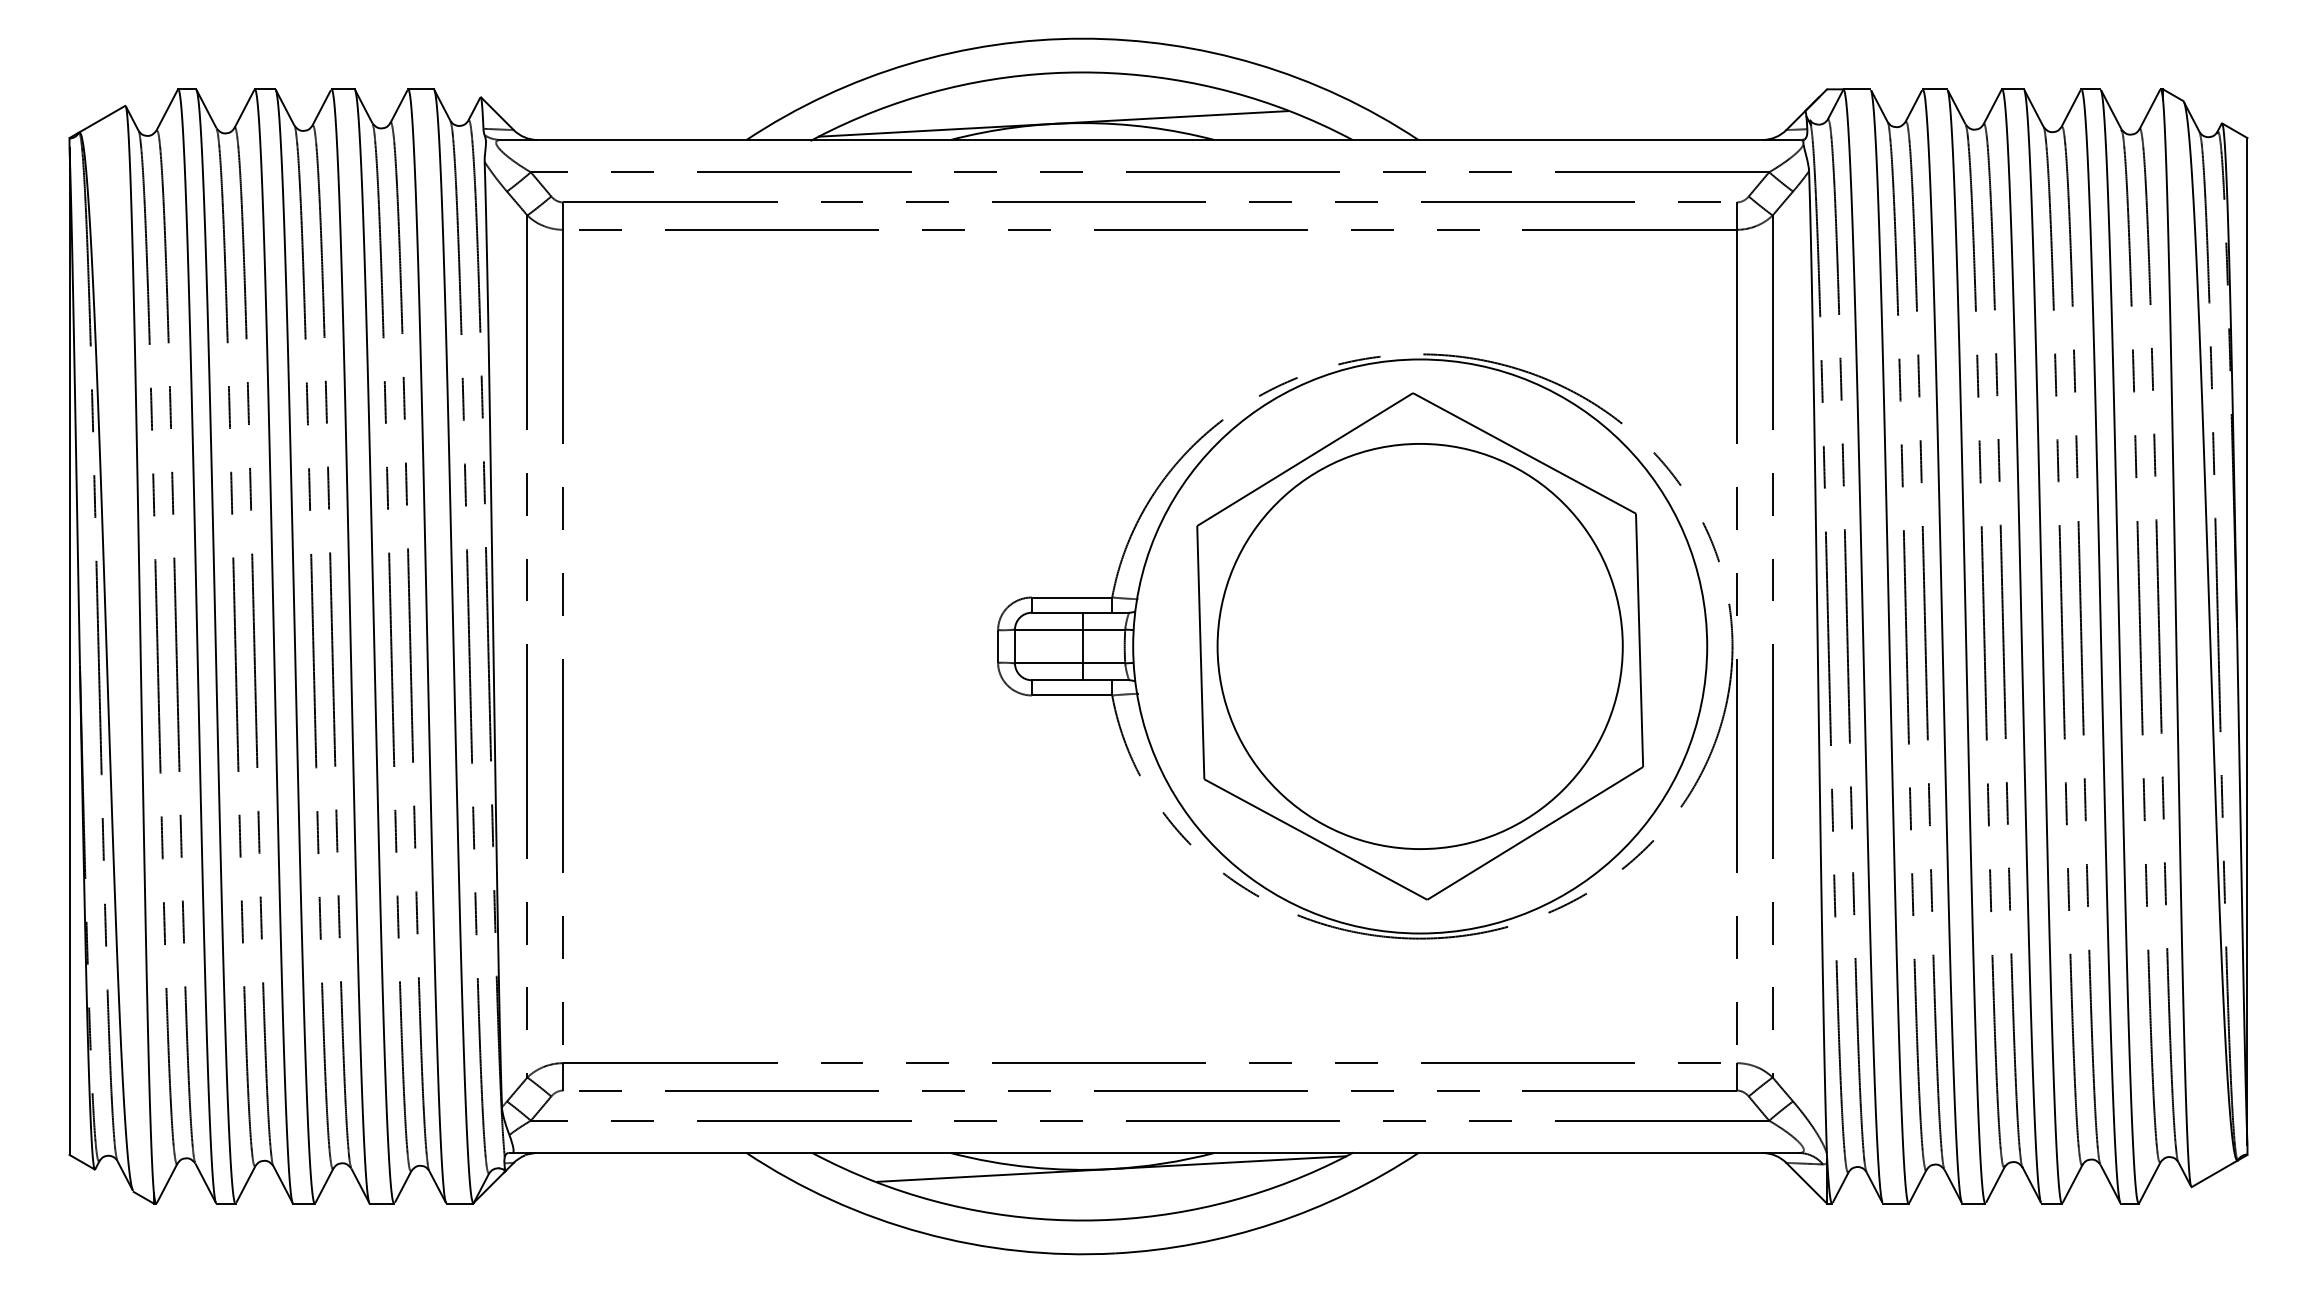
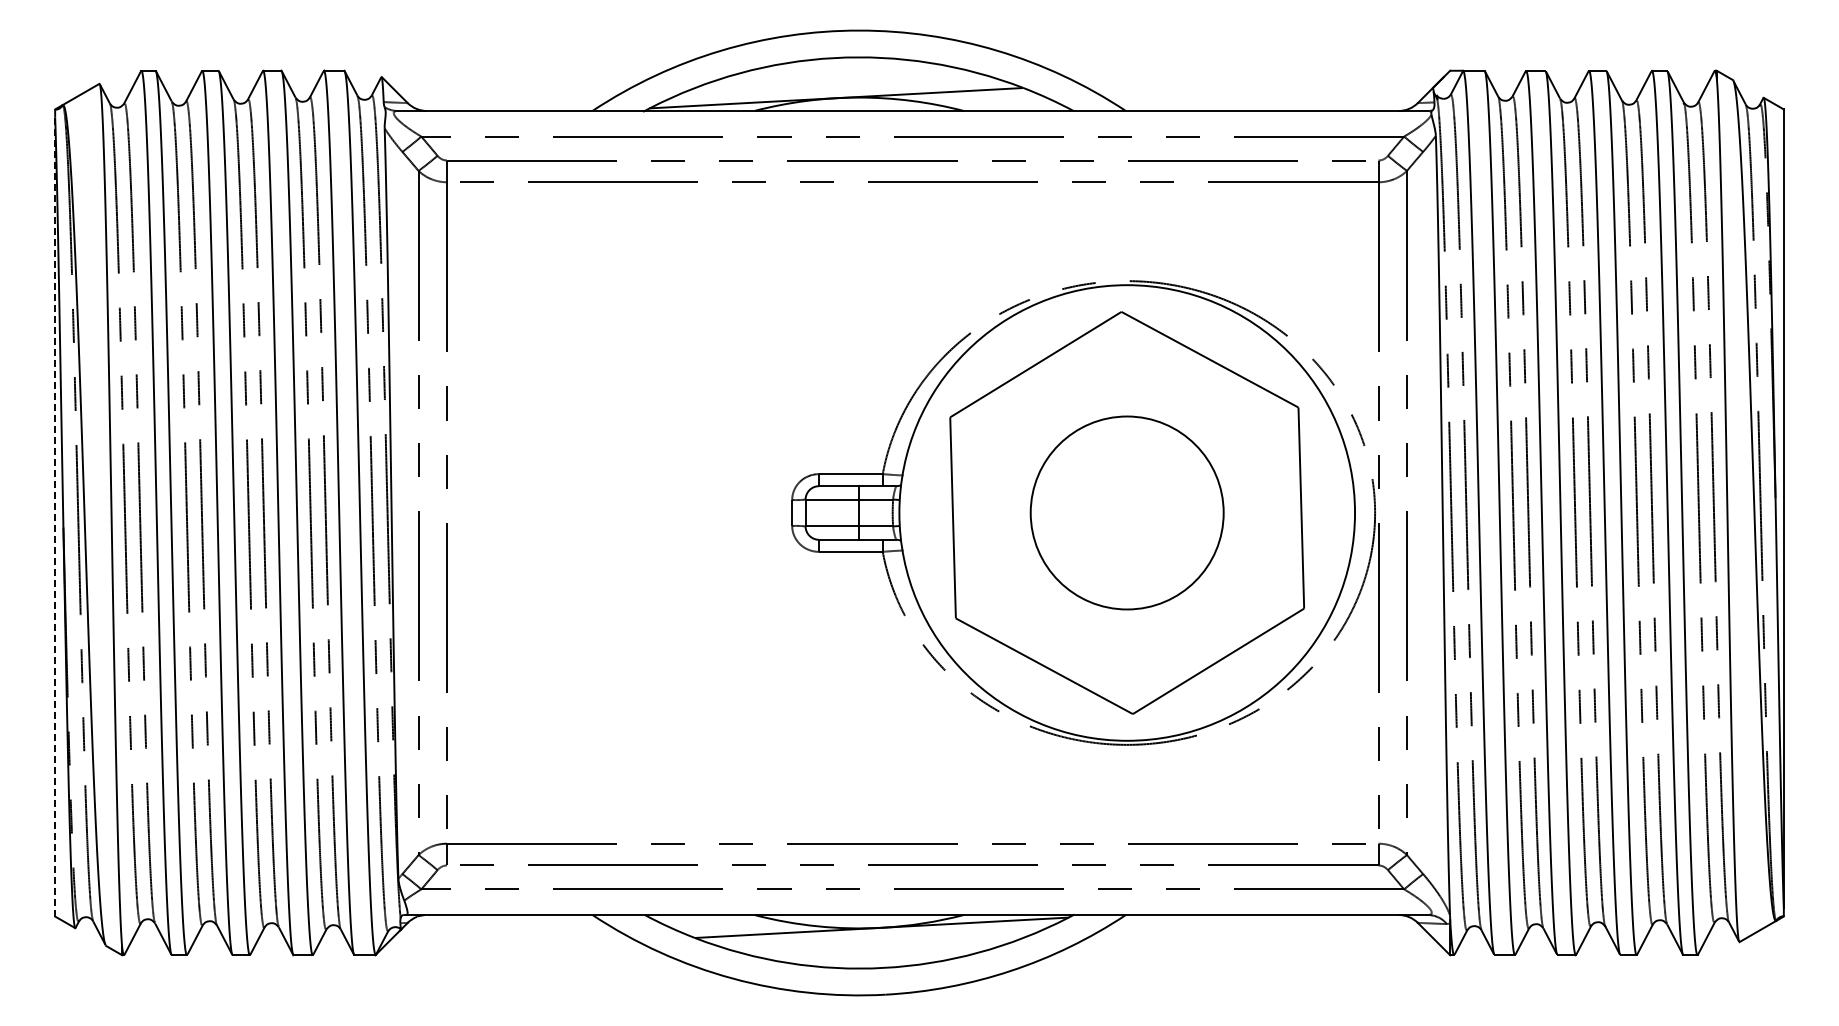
circle: (1420, 645) -> (1127, 512), size x0.6
line: (69, 652) -> (55, 517), solid -> dashed

